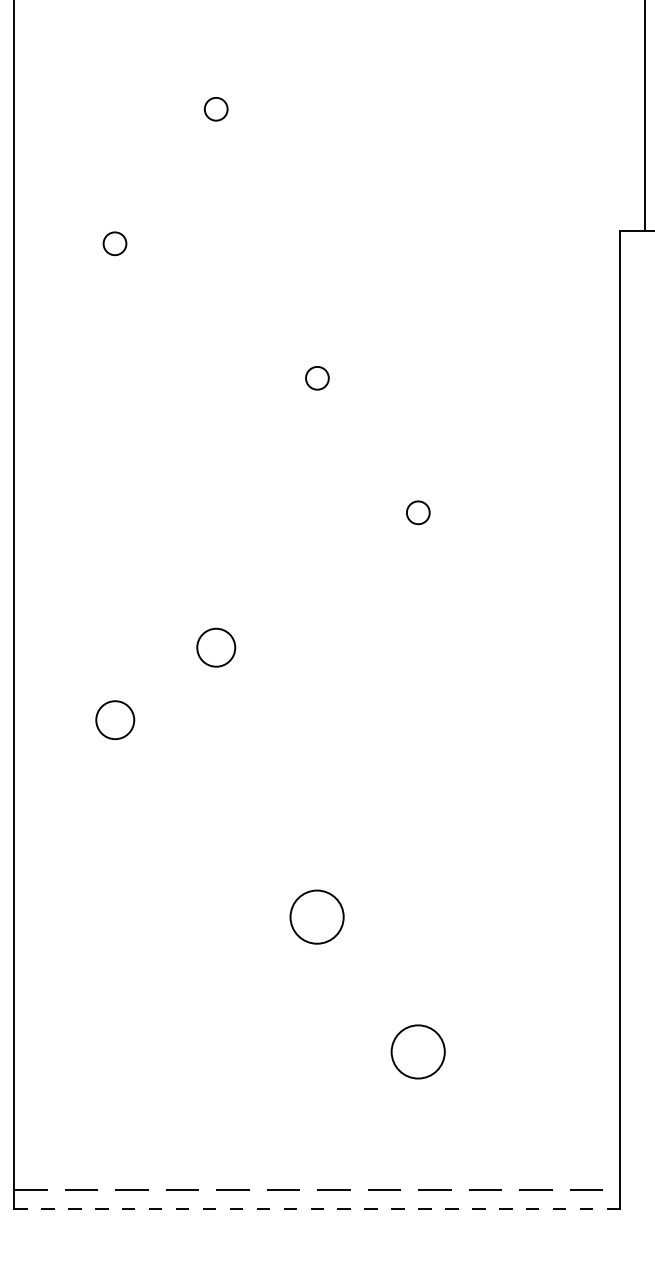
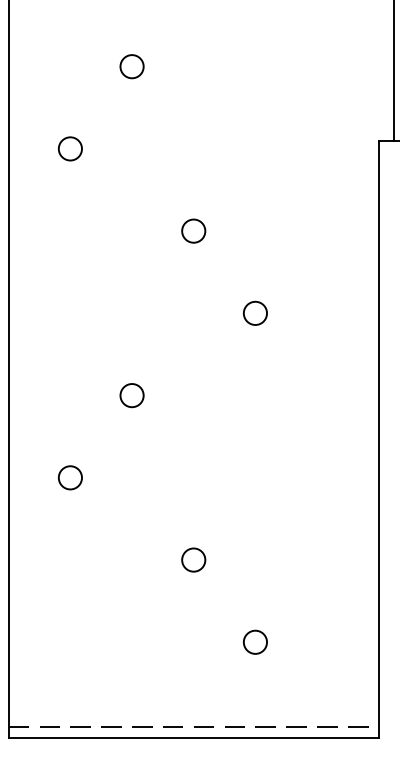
circle: (215, 108) -> (131, 66), size x1.67
circle: (113, 243) -> (69, 148), size x1.67
circle: (316, 377) -> (193, 230), size x1.67
circle: (418, 511) -> (255, 312), size x1.67
circle: (113, 719) -> (69, 477), moved
circle: (316, 916) -> (193, 559), size x0.71
circle: (418, 1050) -> (255, 641), size x0.71
line: (318, 1209) -> (194, 738), dashed -> solid

